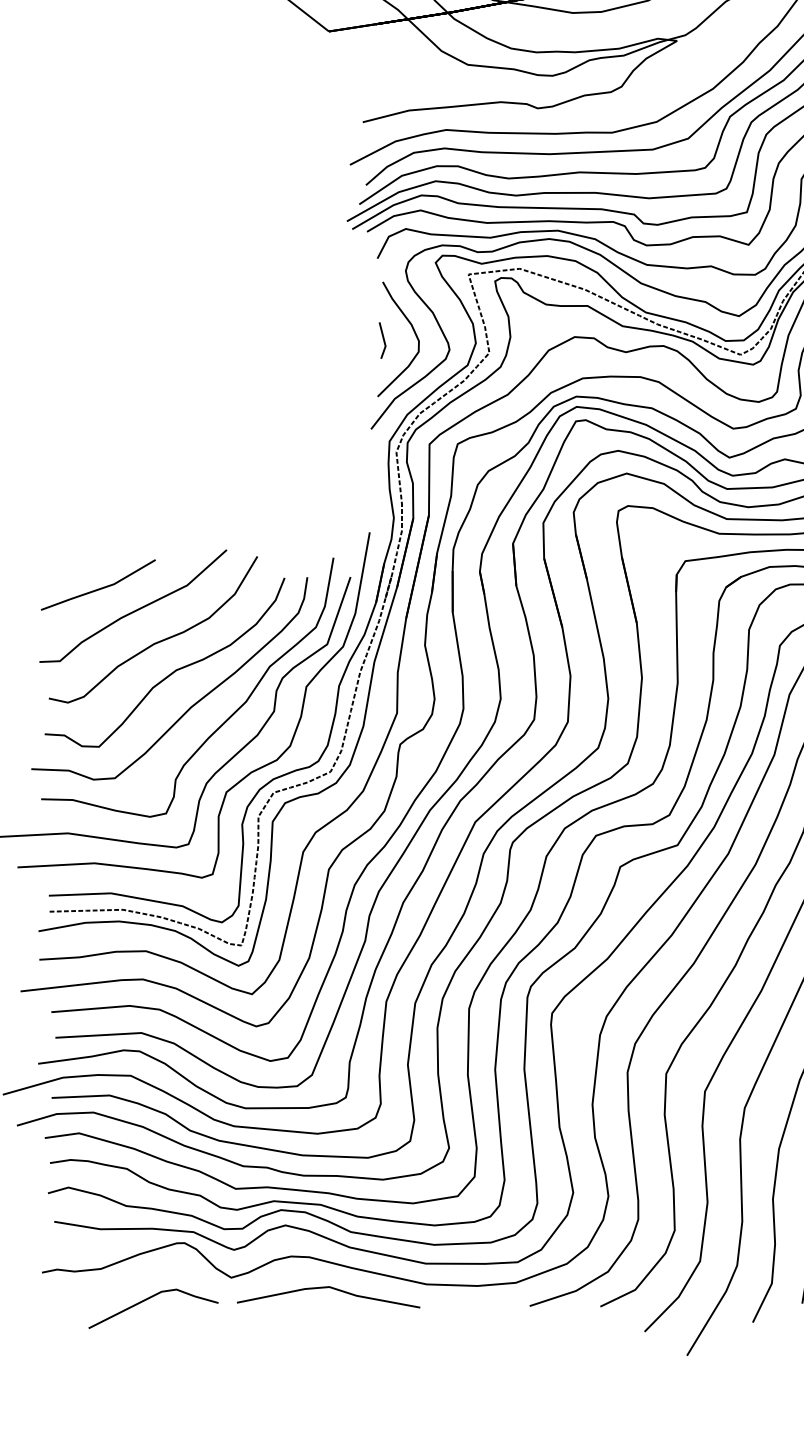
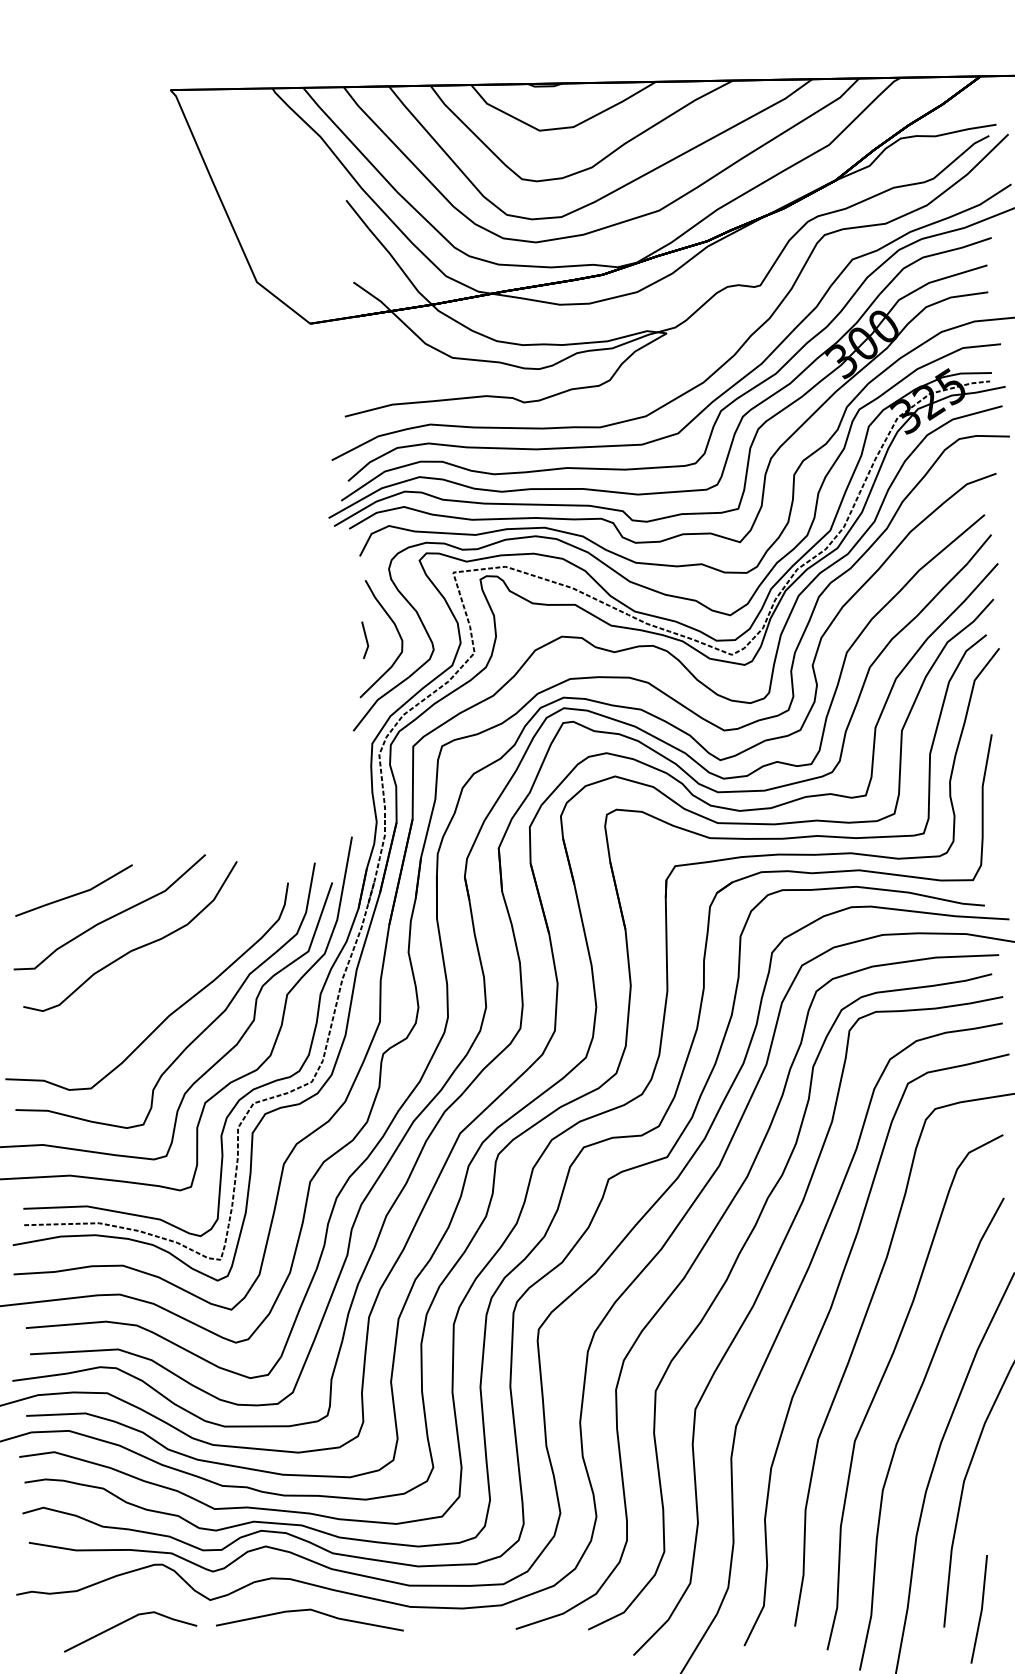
part: (171, 672) -> (148, 980), removed

